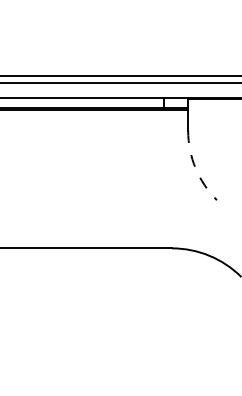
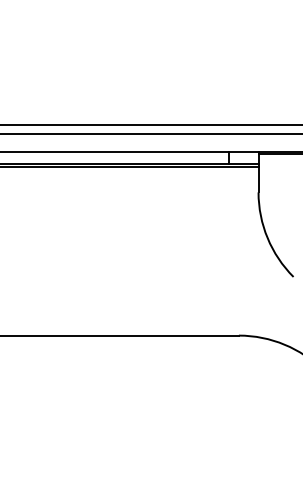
arc: (195, 168) -> (267, 238), dashed -> solid

